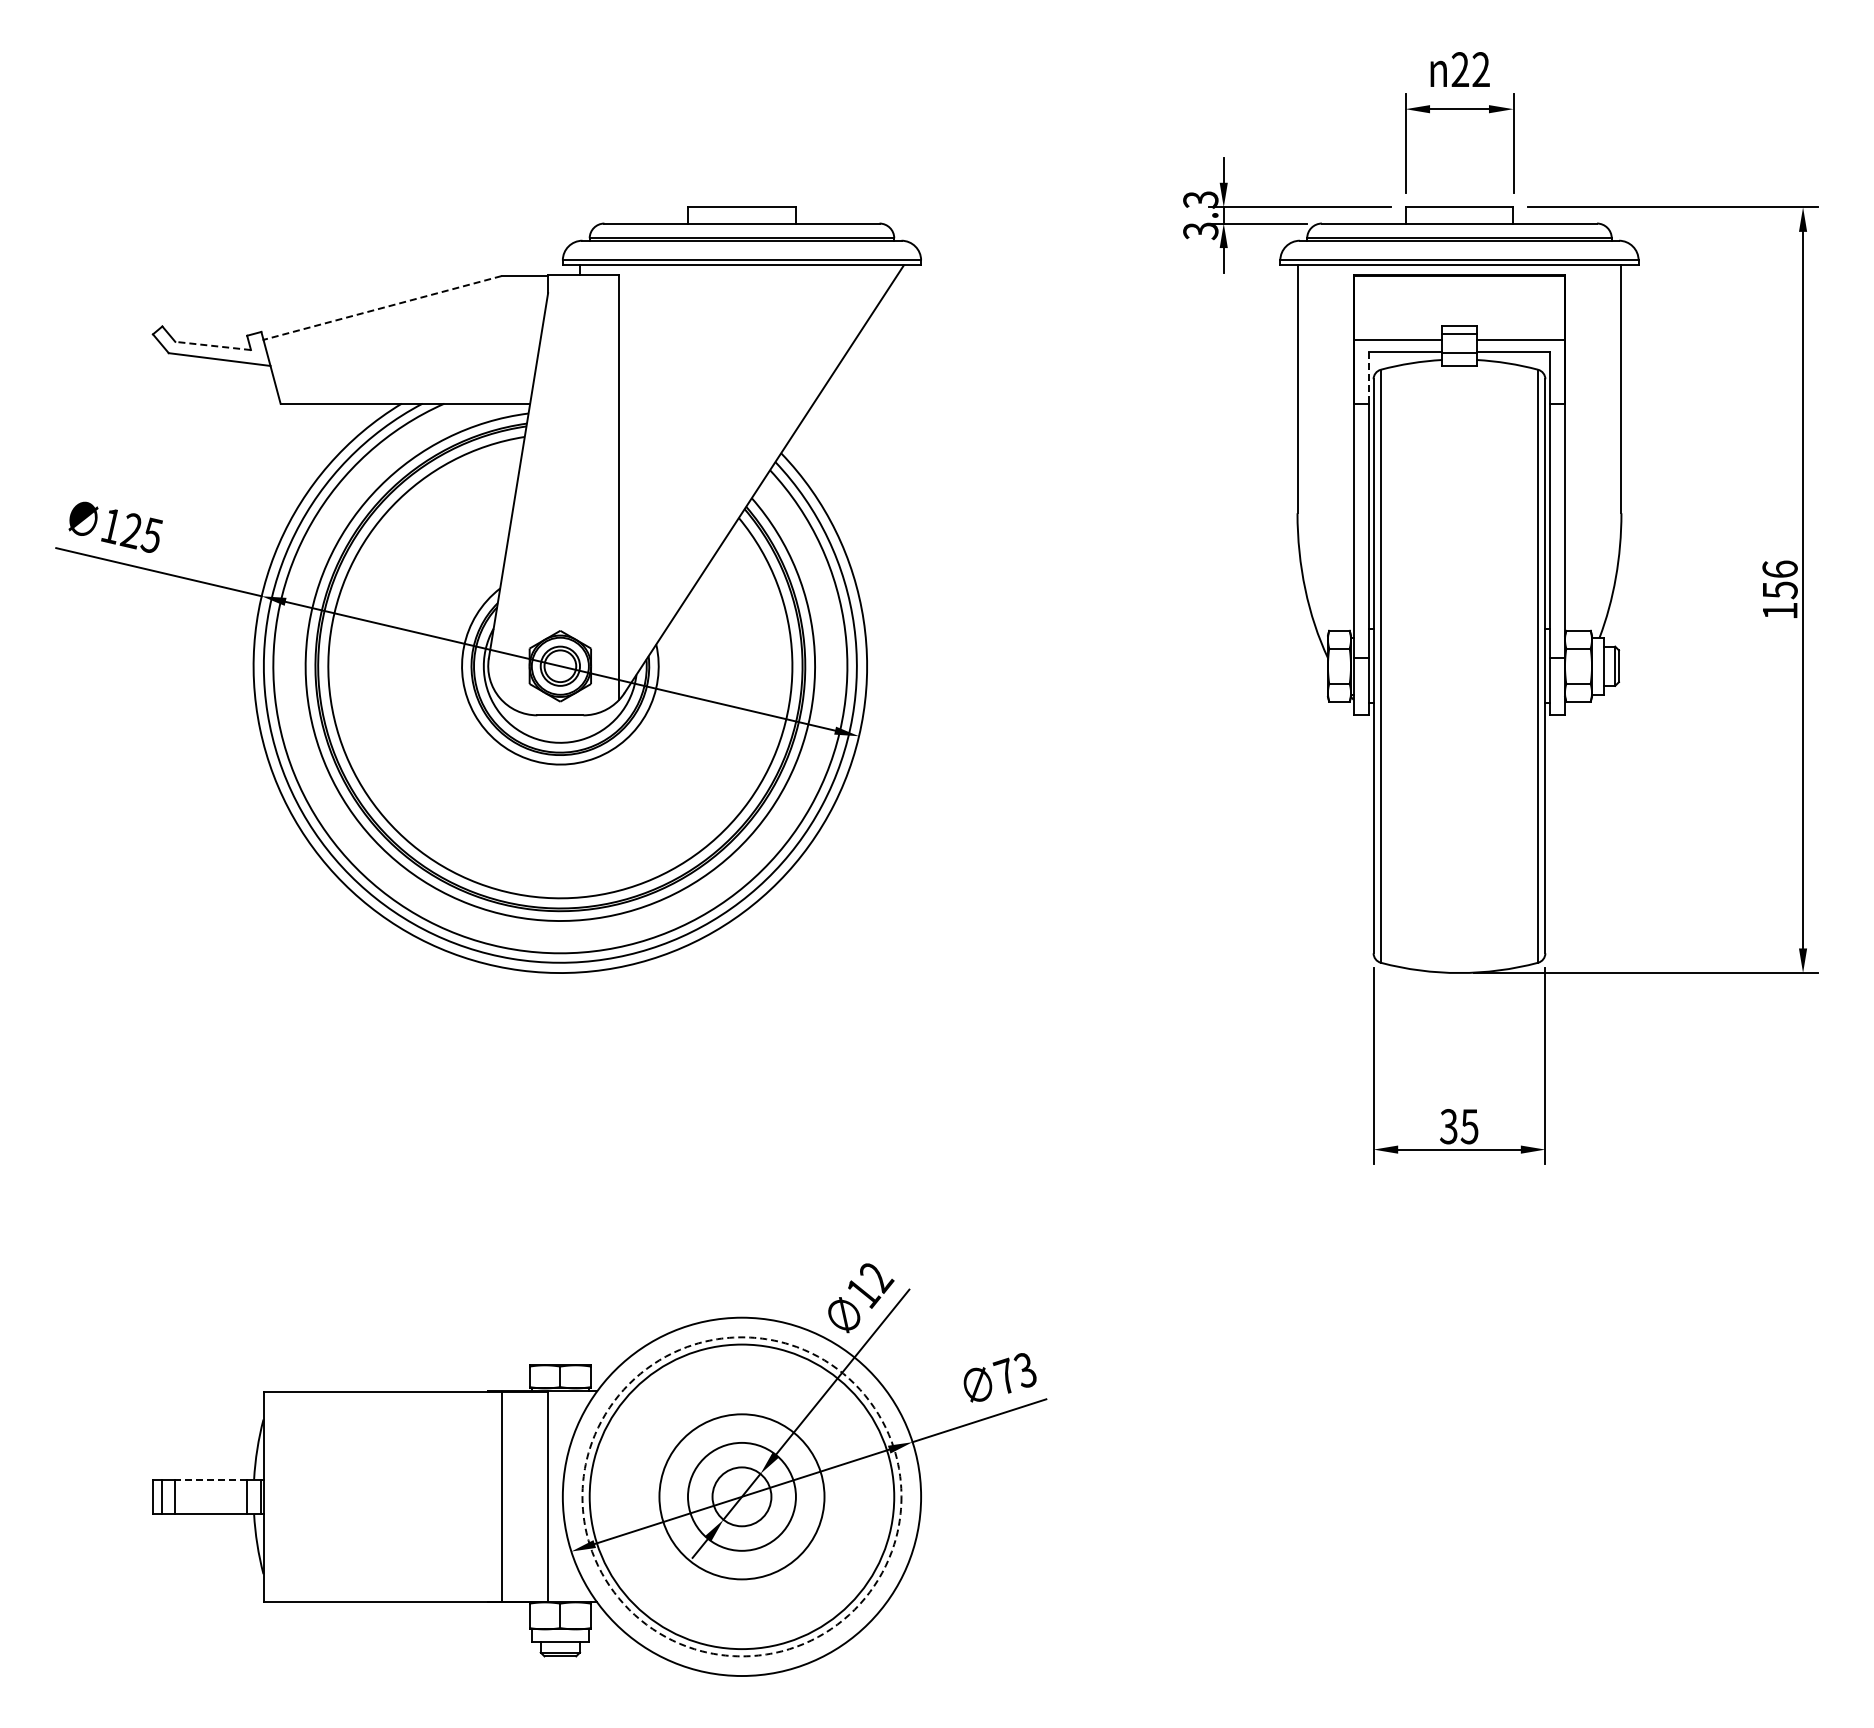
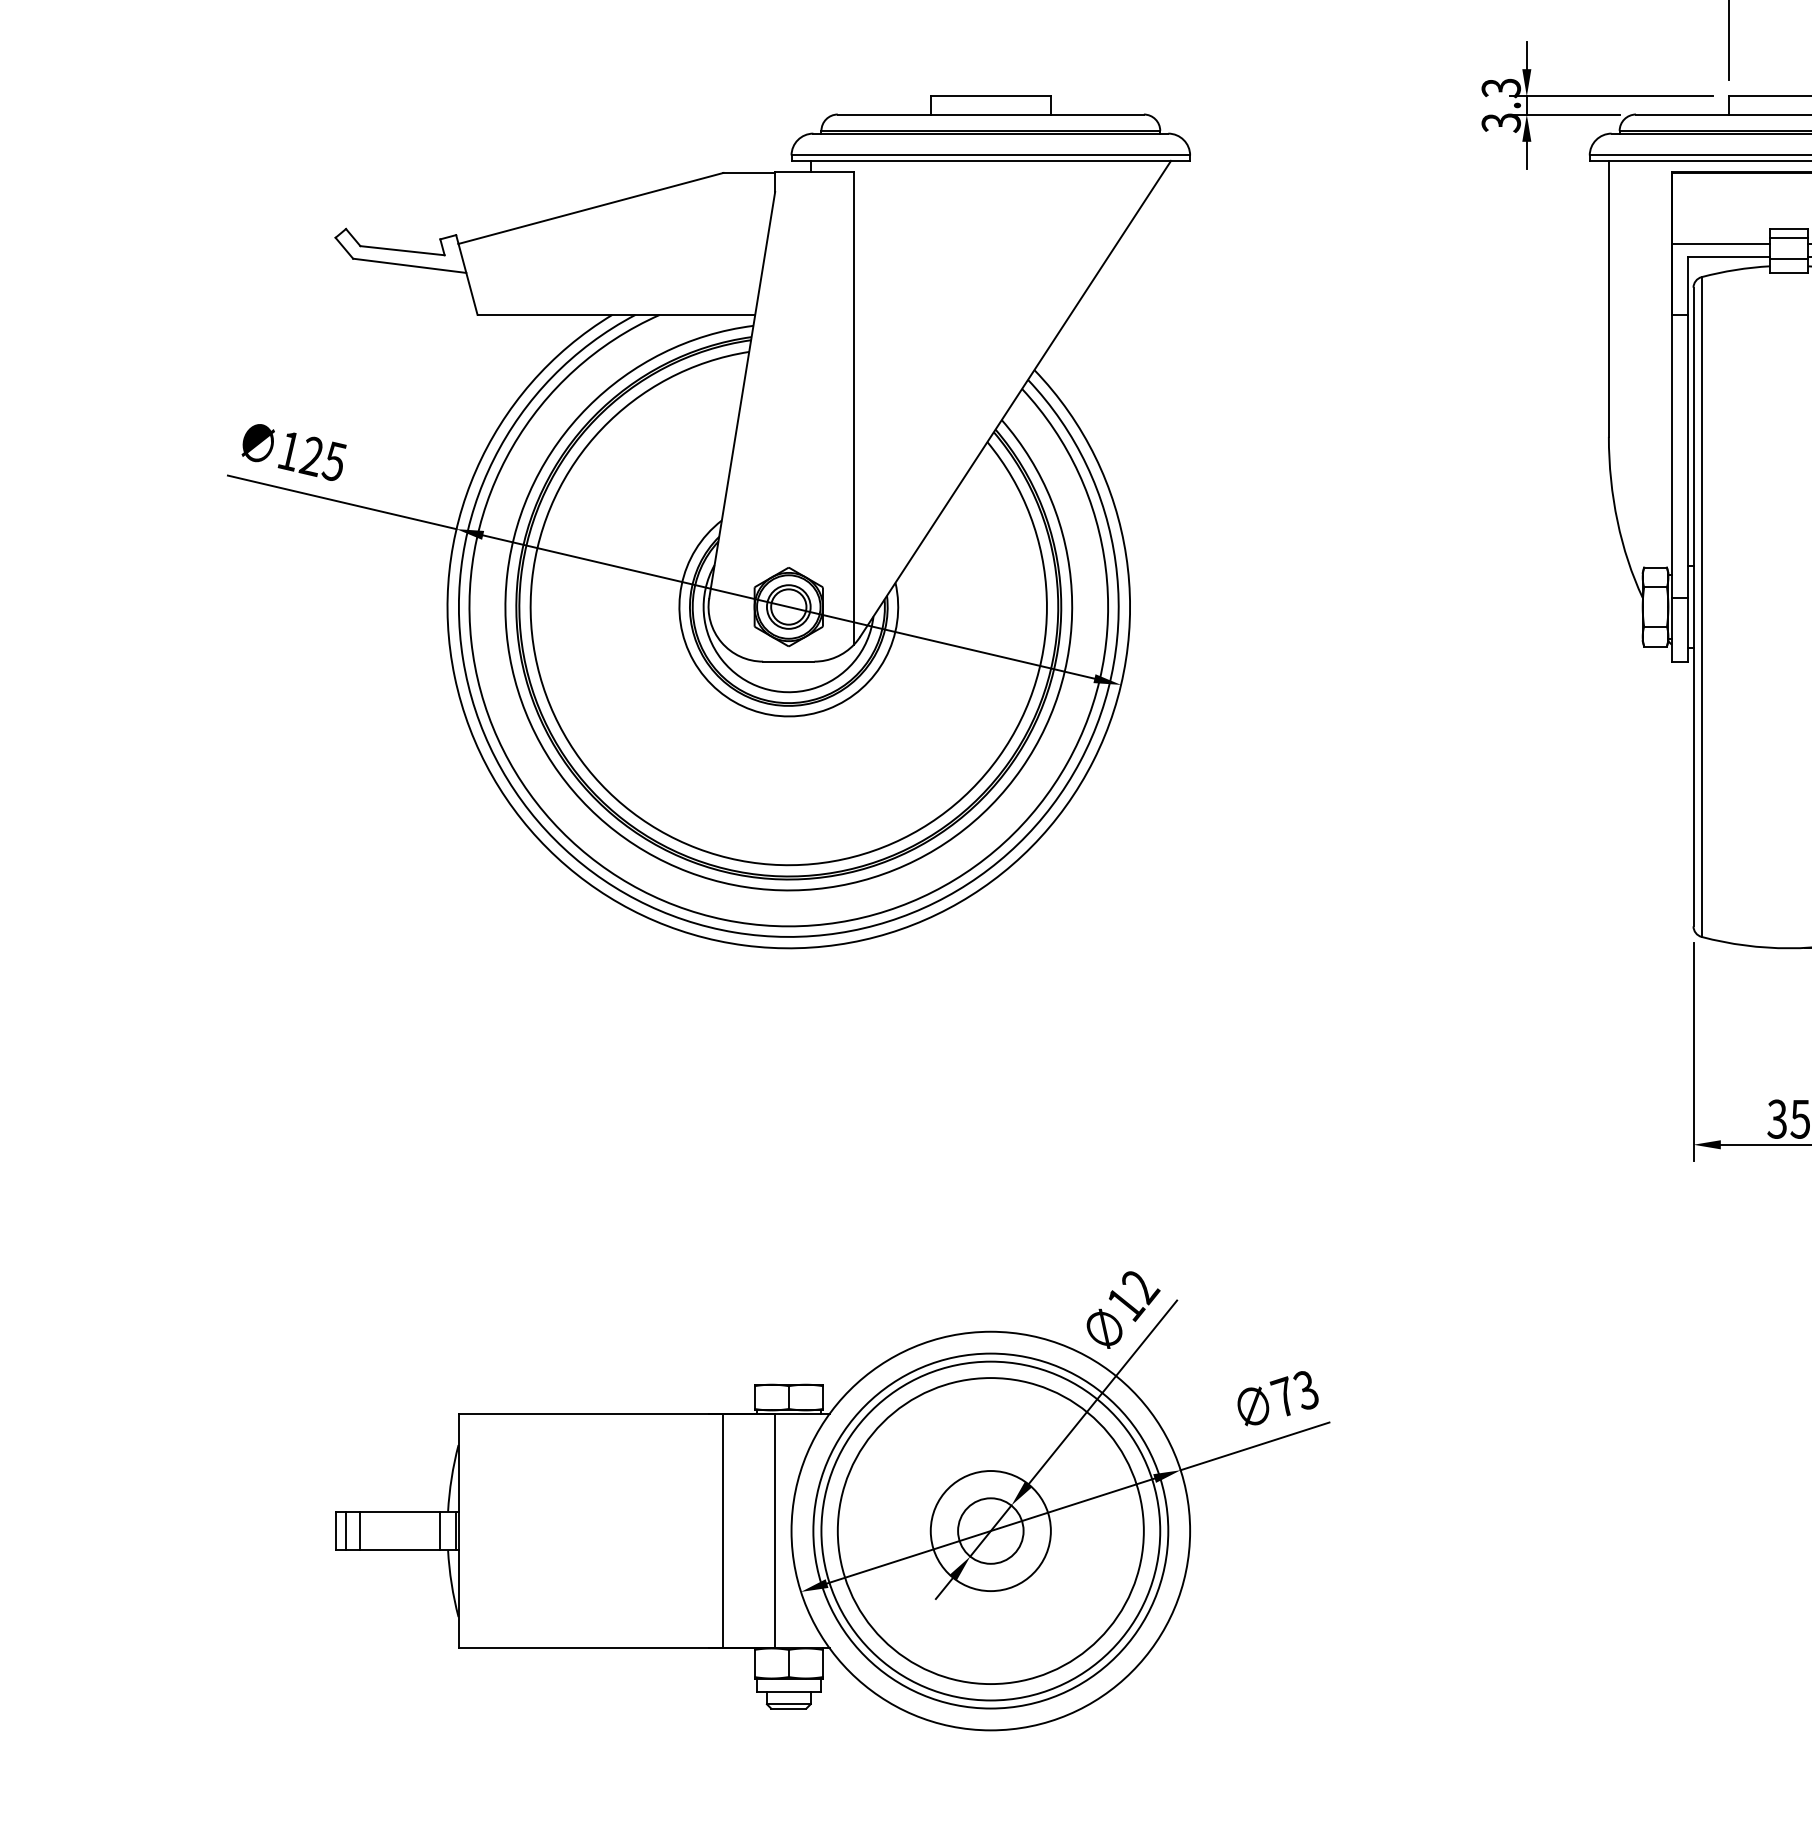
line: (382, 308) -> (590, 209), dashed -> solid
line: (212, 345) -> (401, 250), dashed -> solid
line: (1368, 377) -> (1687, 285), dashed -> solid
line: (211, 1479) -> (400, 1511), dashed -> solid
circle: (741, 1496) -> (990, 1530), dashed -> solid
circle: (741, 1496) -> (990, 1530), size x1.67

